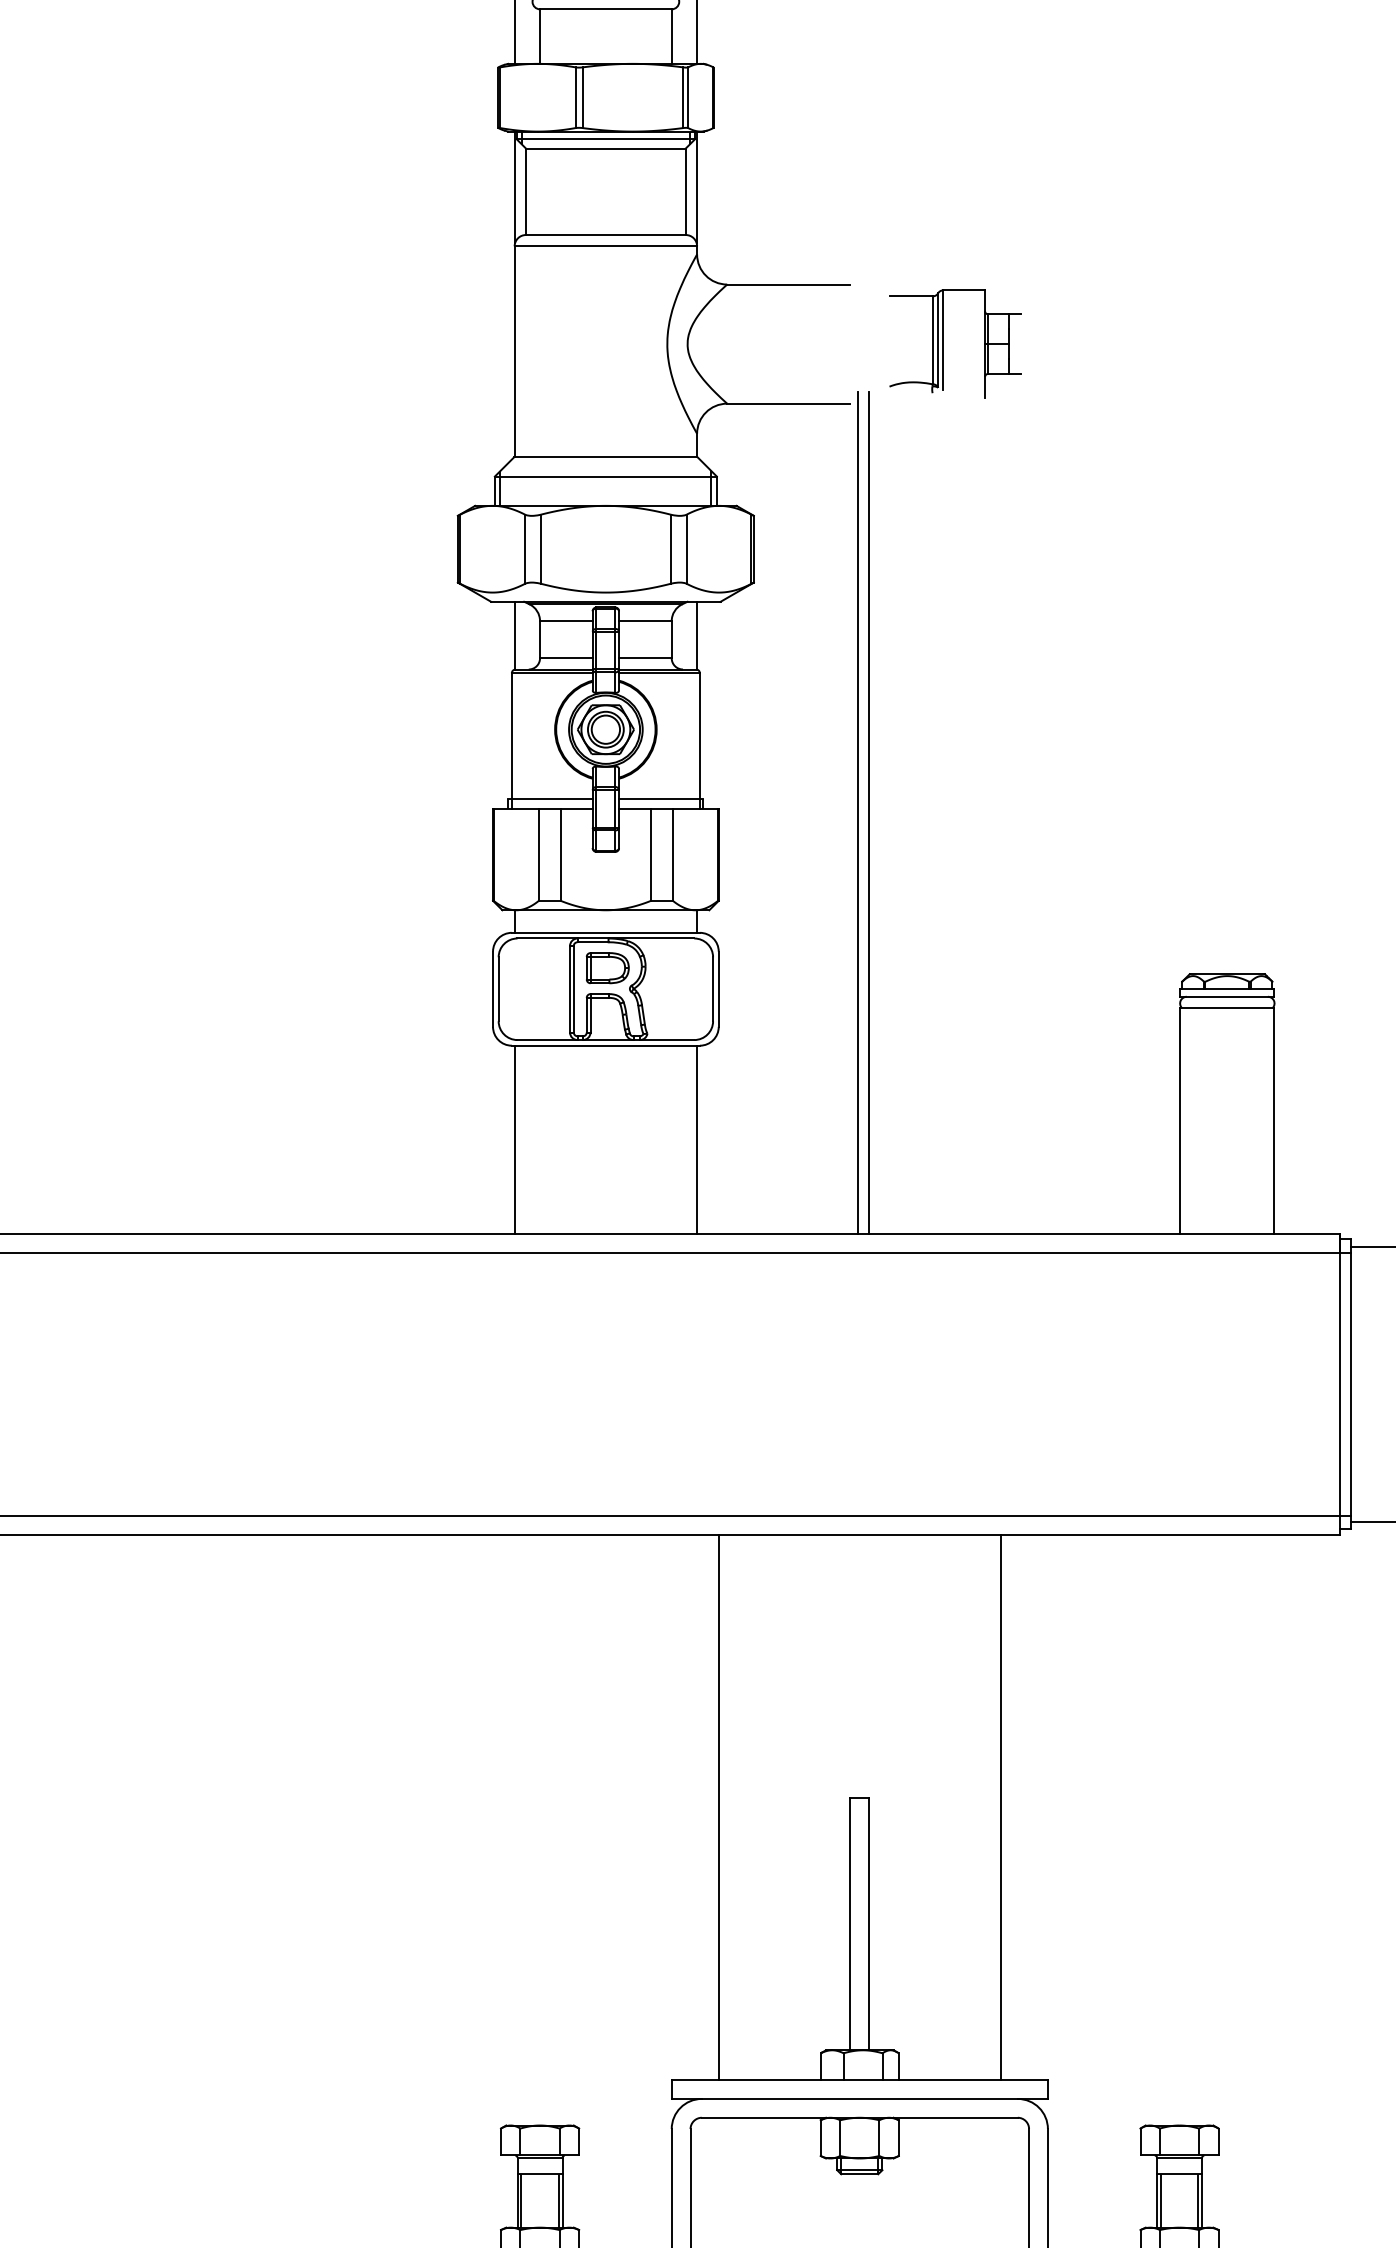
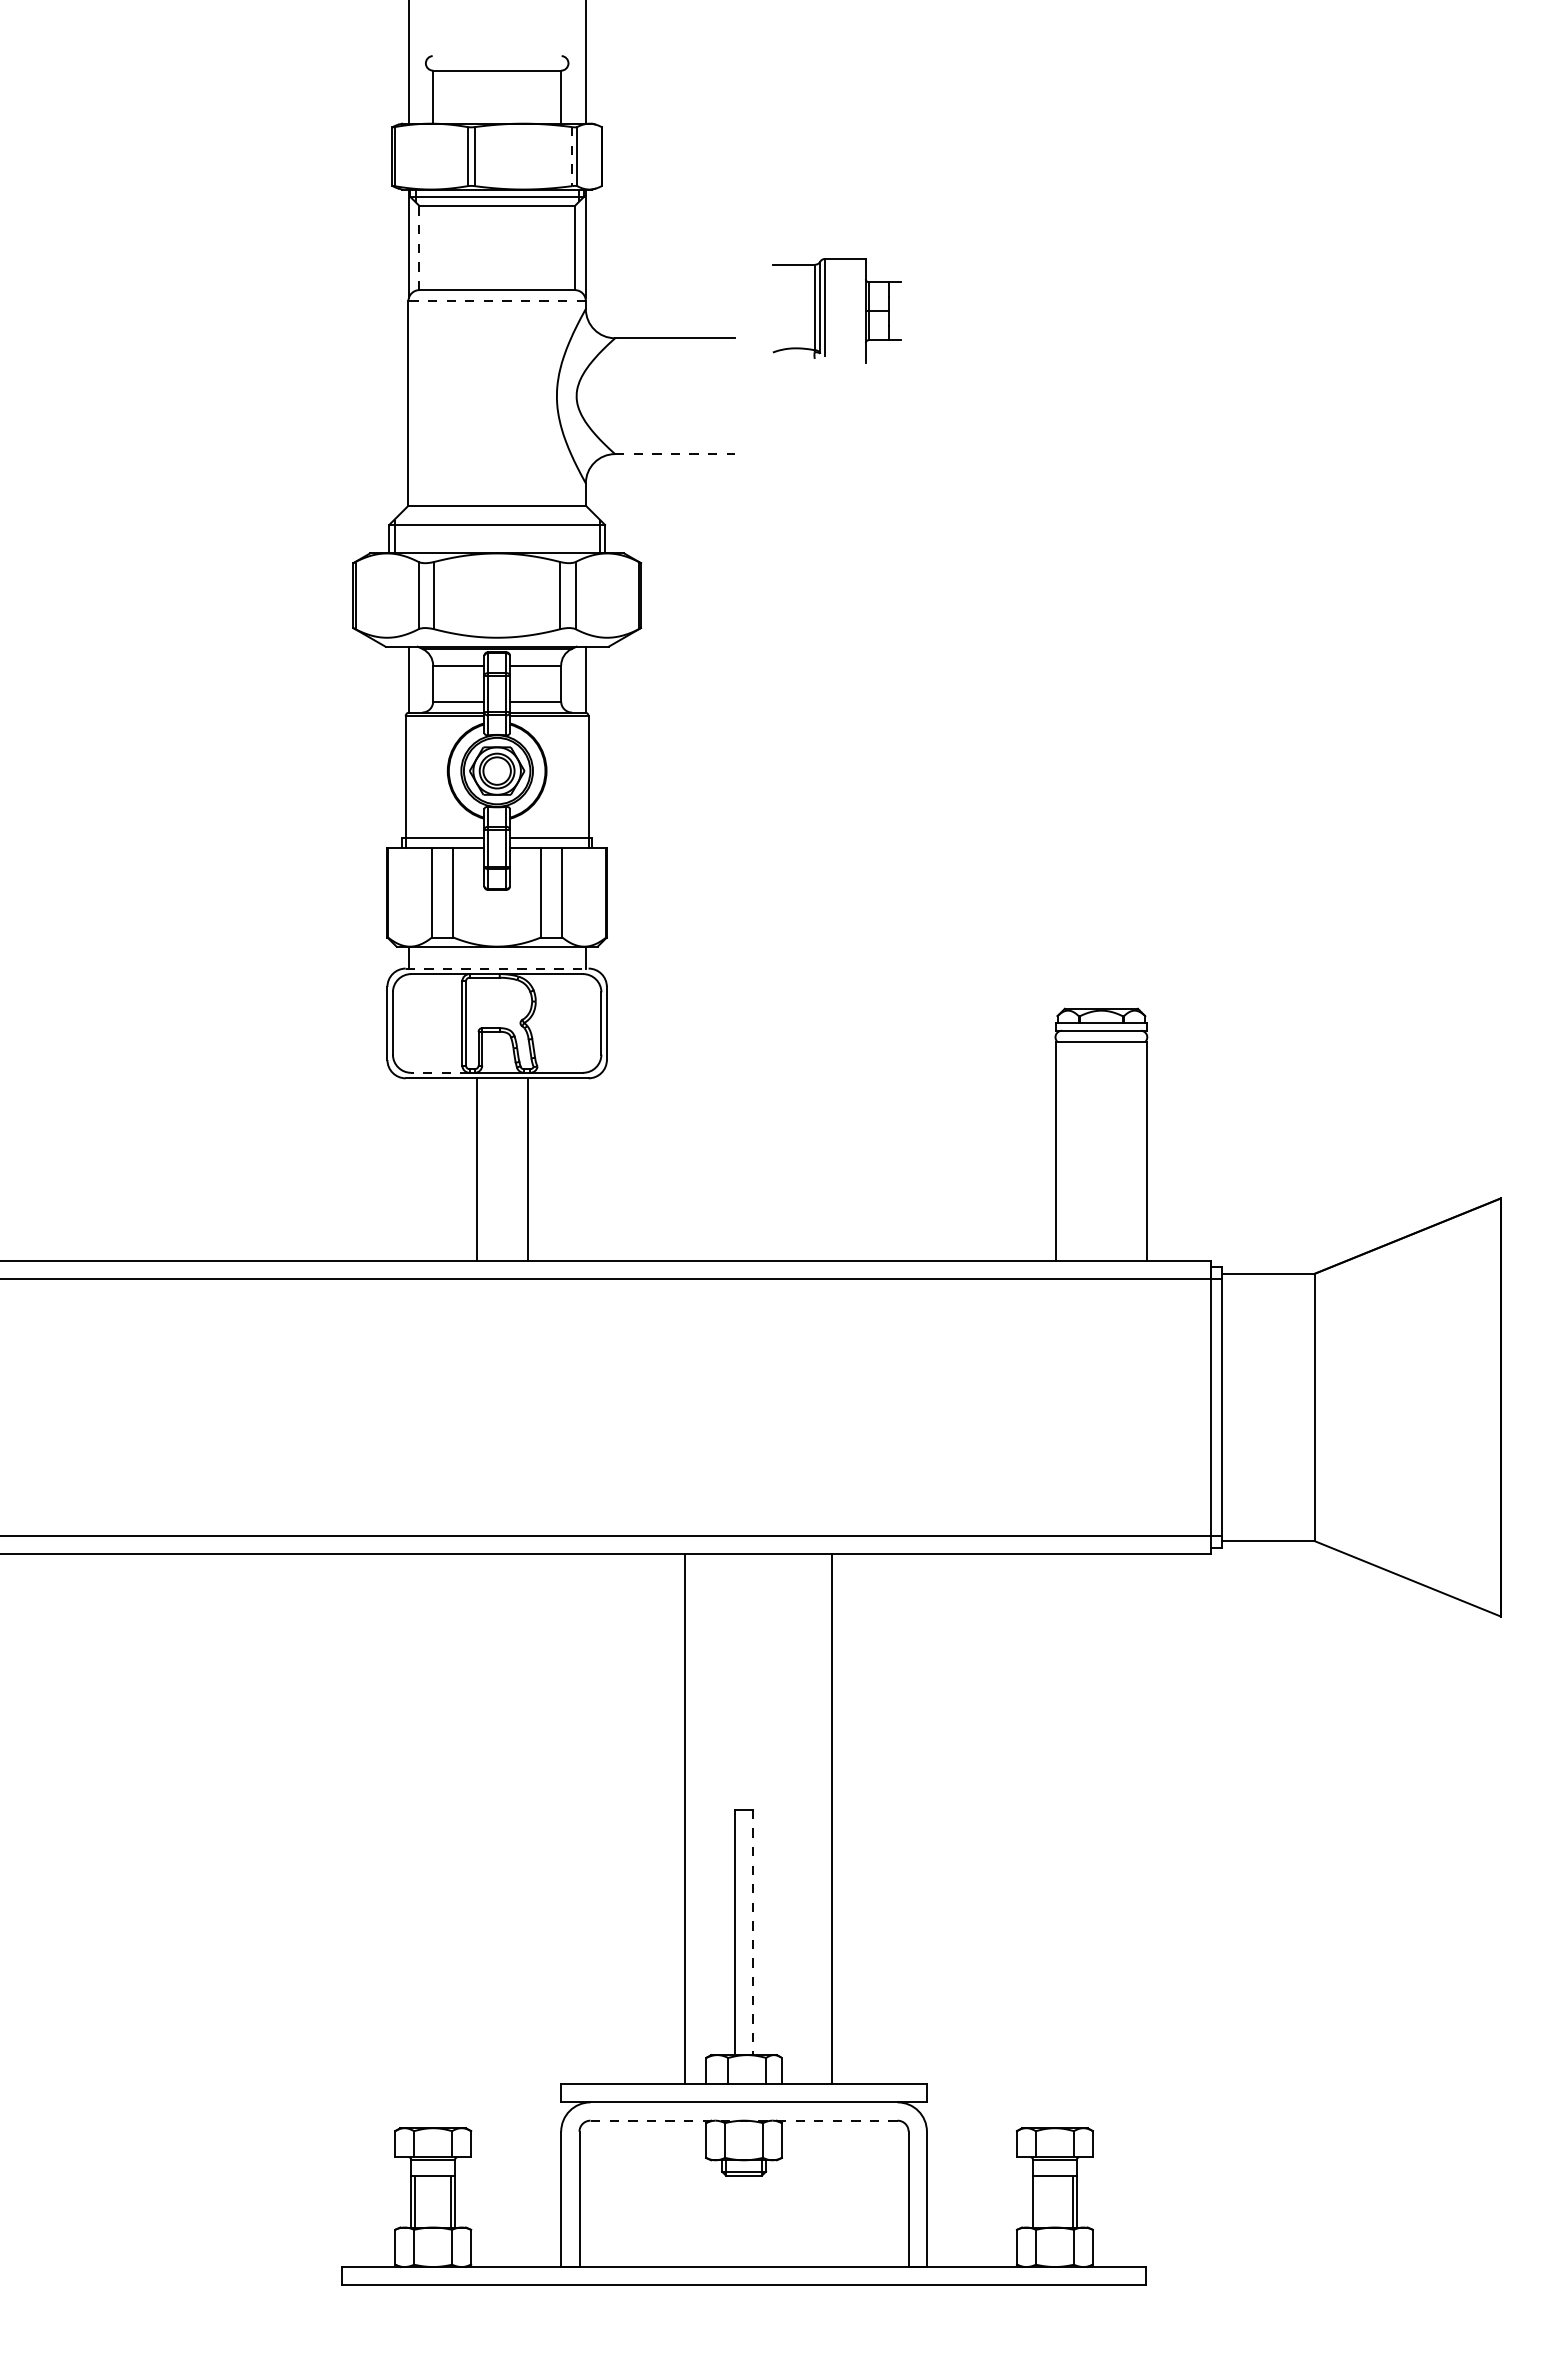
line: (683, 97) -> (572, 156), solid -> dashed
line: (526, 191) -> (419, 247), solid -> dashed
line: (606, 246) -> (497, 301), solid -> dashed
part: (943, 343) -> (825, 310), moved
line: (789, 404) -> (675, 454), solid -> dashed
line: (858, 812) -> (742, 851), removed
line: (869, 812) -> (753, 851), removed
line: (606, 932) -> (497, 968), solid -> dashed
part: (607, 967) -> (498, 1002), removed
line: (546, 1039) -> (439, 1072), solid -> dashed
line: (514, 1139) -> (476, 1169), moved
line: (696, 1139) -> (527, 1169), moved
line: (718, 1806) -> (684, 1818), moved
line: (1001, 1806) -> (832, 1818), moved
line: (869, 1924) -> (753, 1932), solid -> dashed
line: (860, 2117) -> (744, 2120), solid -> dashed
line: (1160, 2200) -> (1036, 2201), removed

